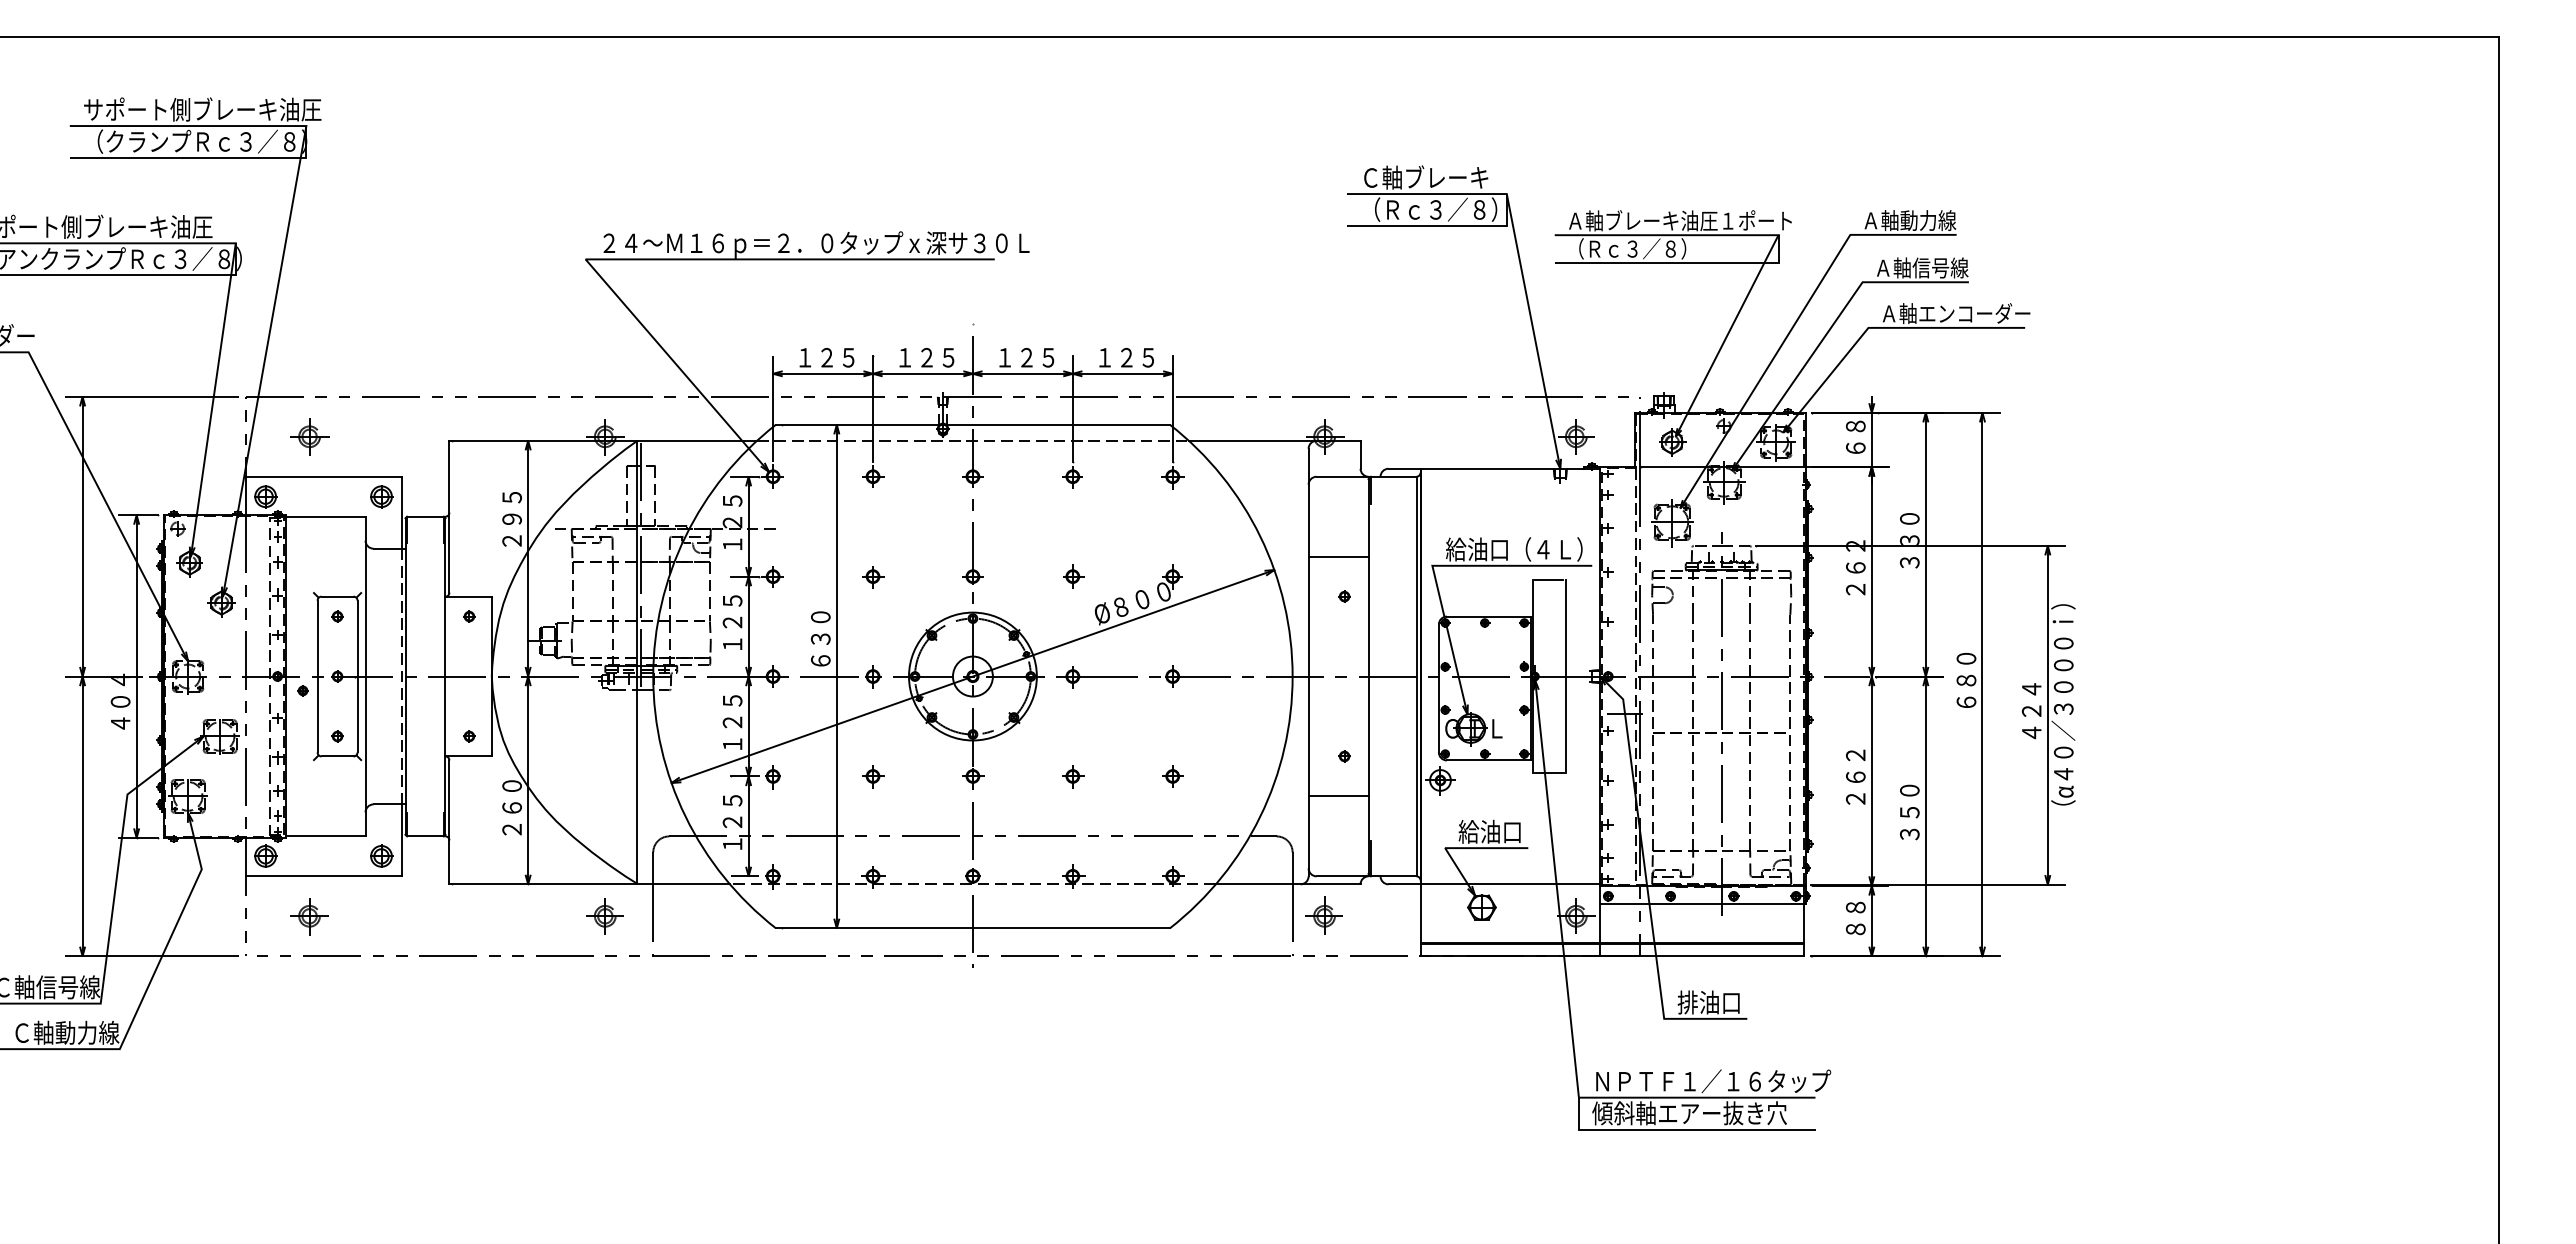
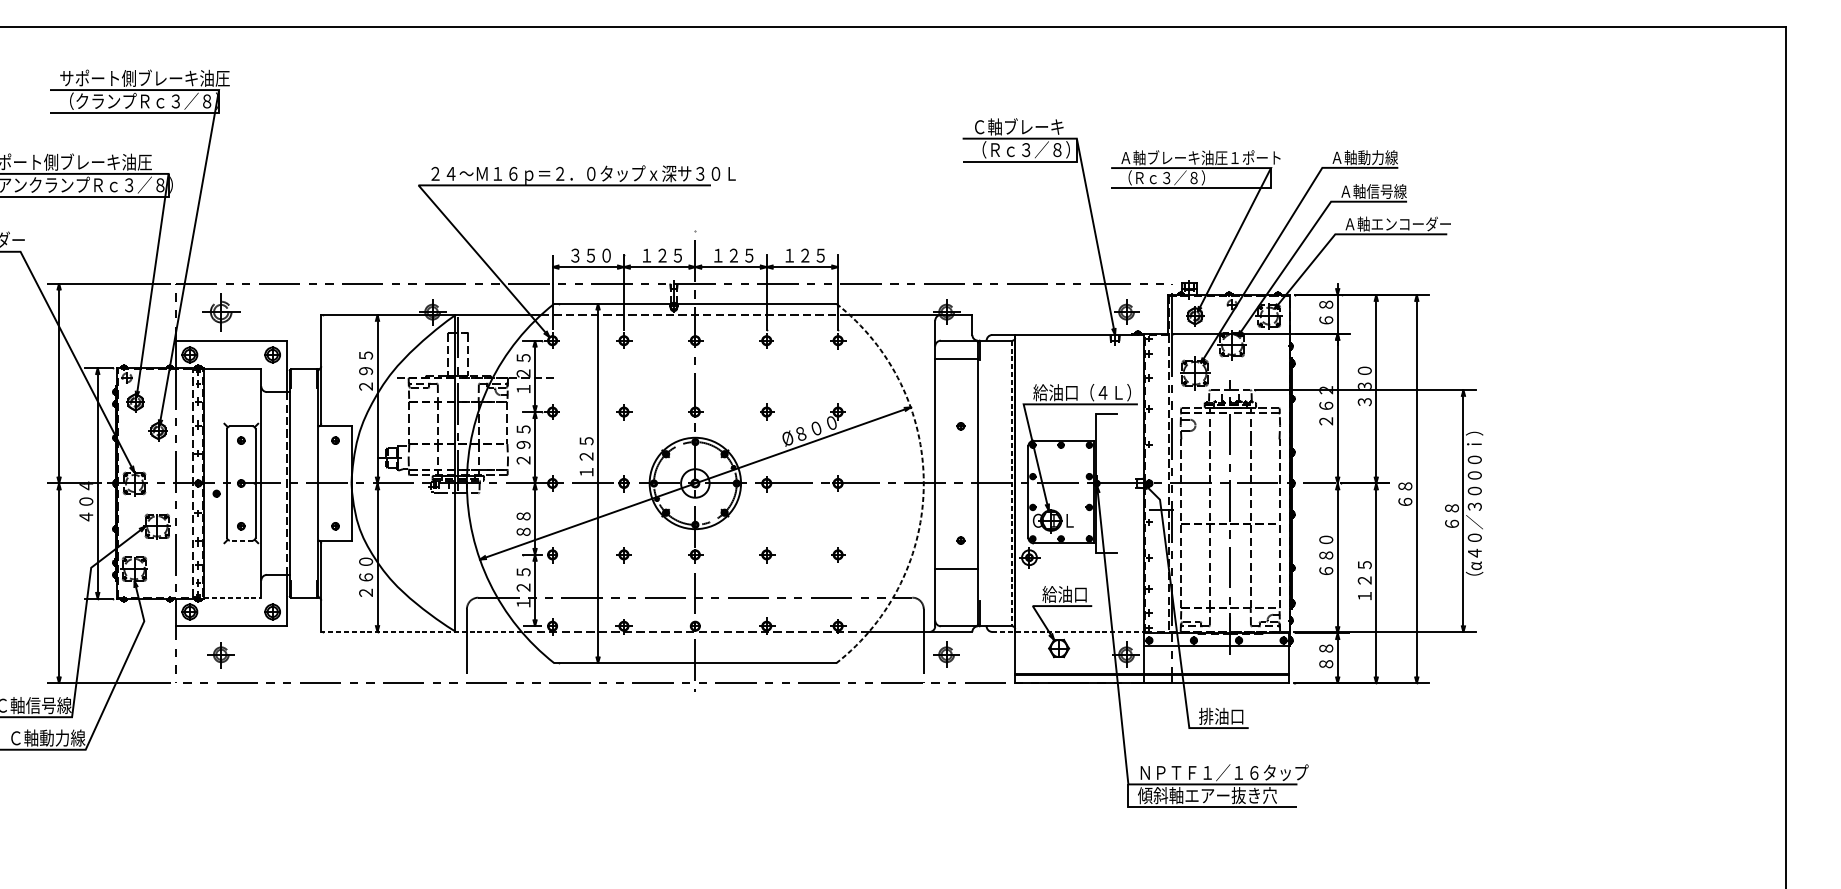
text: (826, 357) -> (590, 255), １２５ -> ３５０
part: (309, 436) -> (221, 311), size x1.4
line: (1338, 556) -> (956, 358), moved
text: (732, 633) -> (523, 452), １２５ -> ２９５
text: (820, 638) -> (586, 456), ６３０ -> １２５
text: (1966, 658) -> (1405, 470), ６８０ -> ６８
arc: (1292, 676) -> (923, 483), solid -> dashed
line: (1416, 676) -> (1012, 483), solid -> dashed
line: (1565, 676) -> (1118, 483), removed
text: (2031, 711) -> (1451, 508), ４２４ -> ６８
text: (732, 722) -> (523, 516), １２５ -> ８８
line: (337, 756) -> (241, 540), solid -> dashed
text: (1855, 776) -> (1326, 554), ２６２ -> ６８０
text: (1909, 812) -> (1364, 580), ３５０ -> １２５
line: (325, 836) -> (232, 597), solid -> dashed
line: (589, 884) -> (421, 632), solid -> dashed
line: (1494, 884) -> (1068, 632), solid -> dashed
part: (604, 916) -> (432, 654), removed

